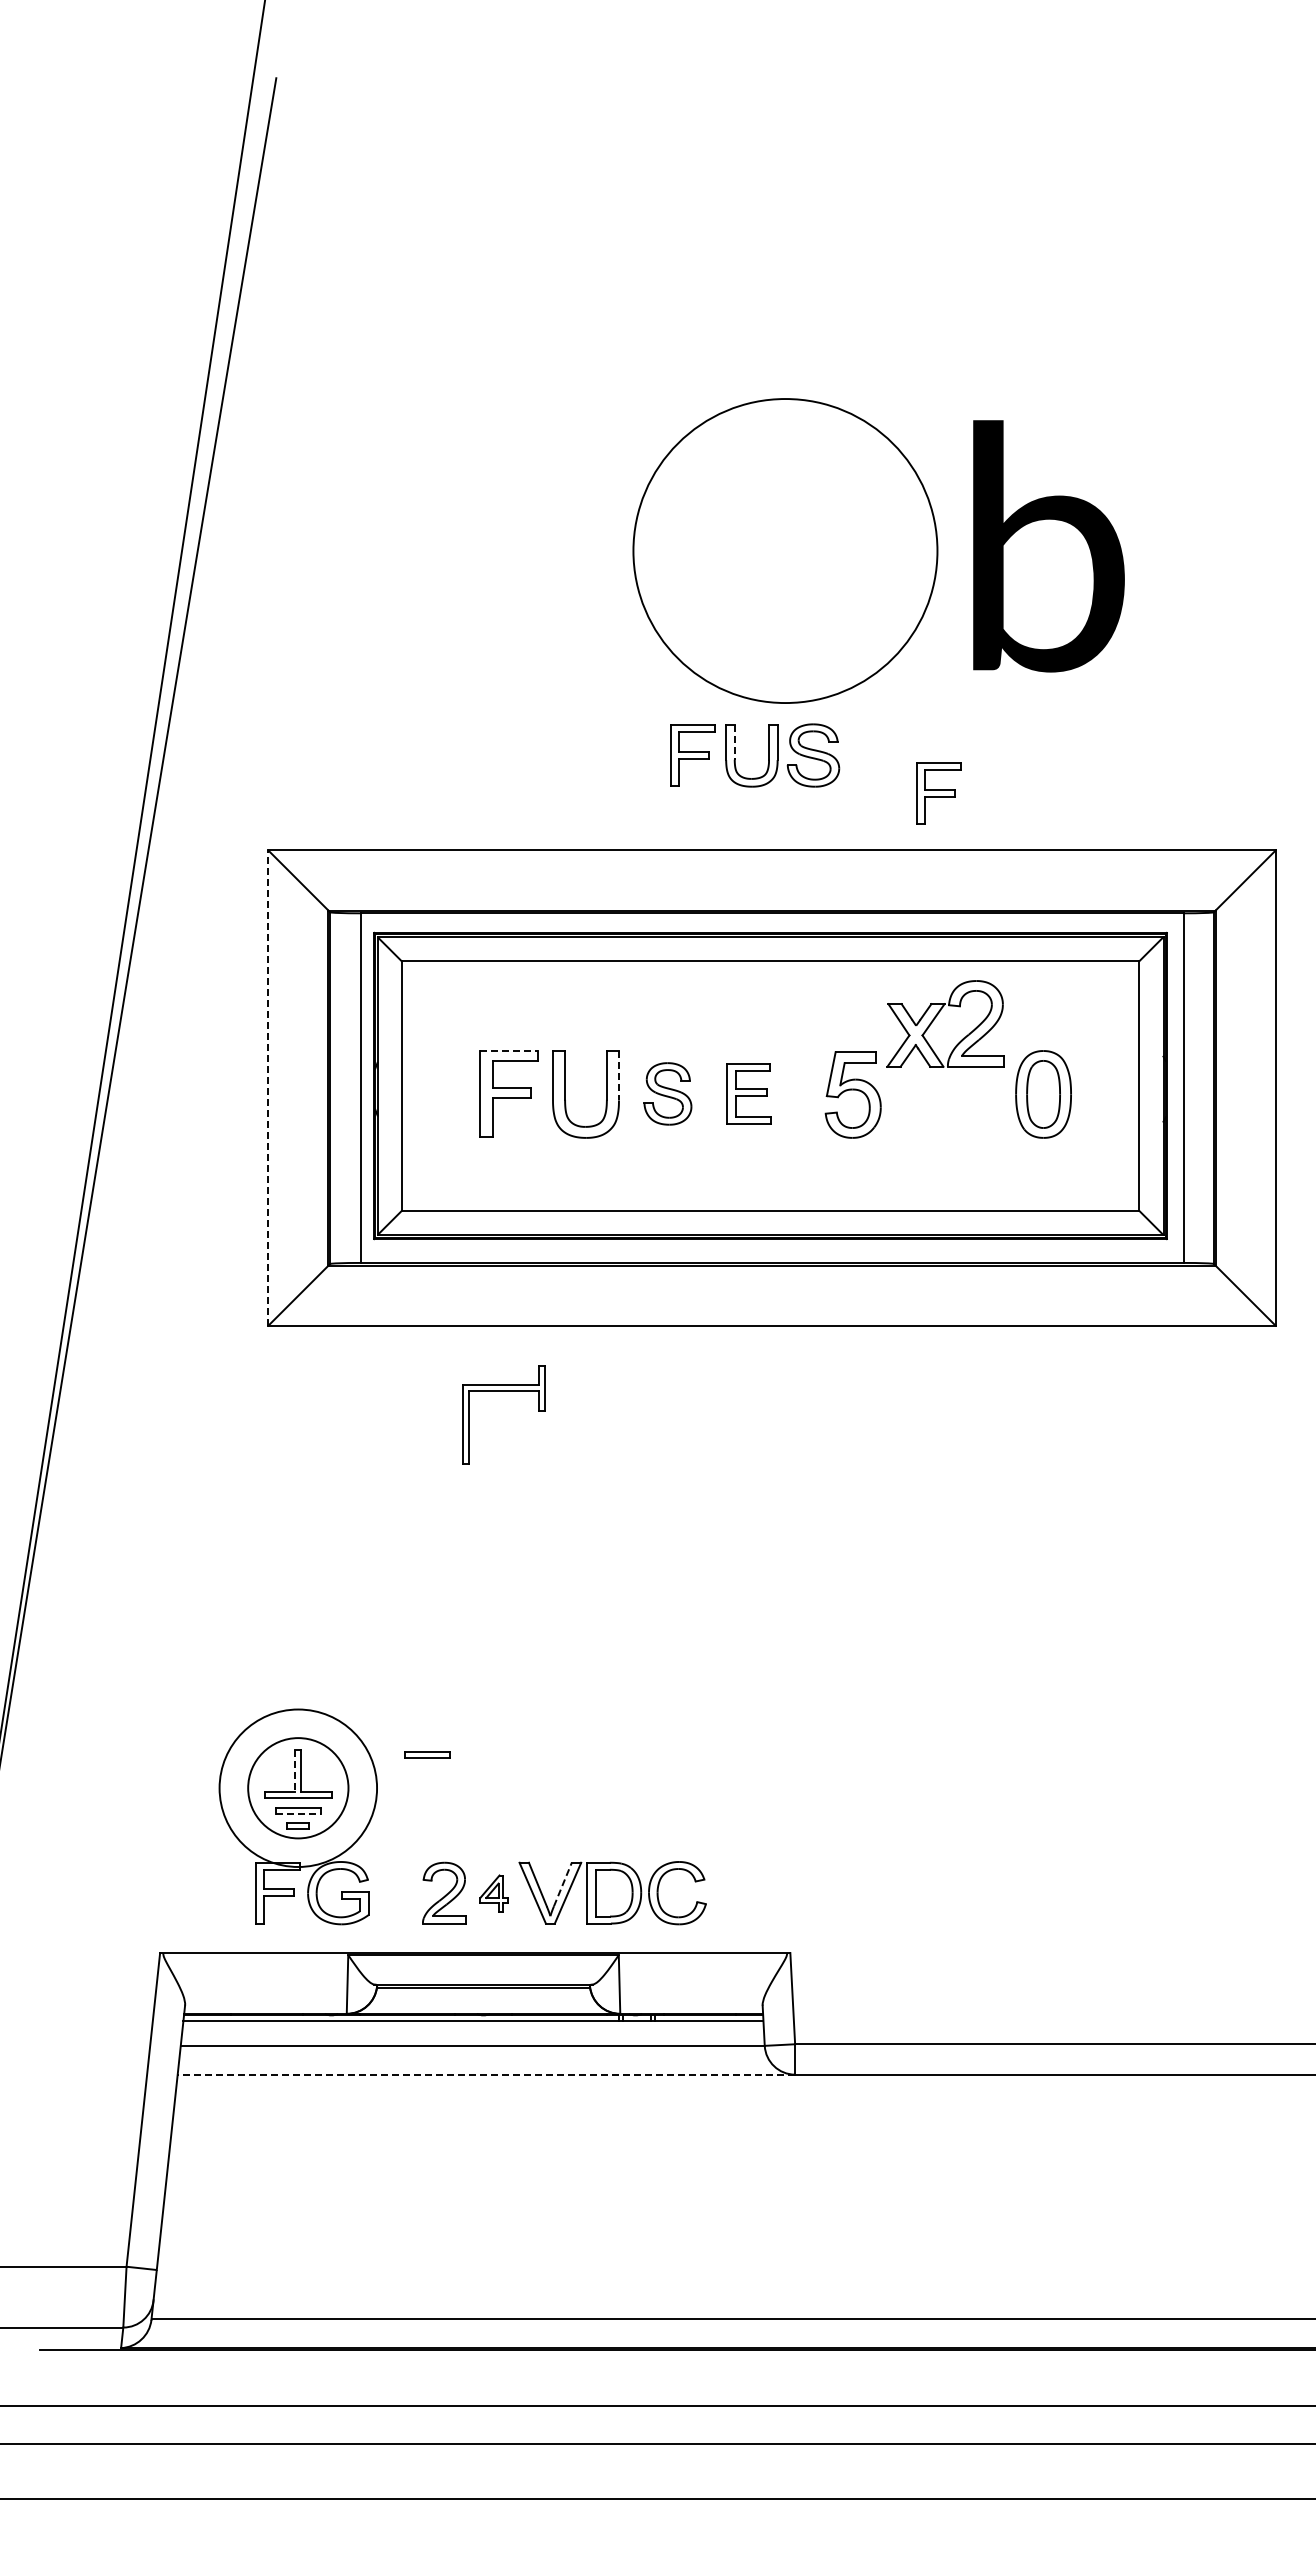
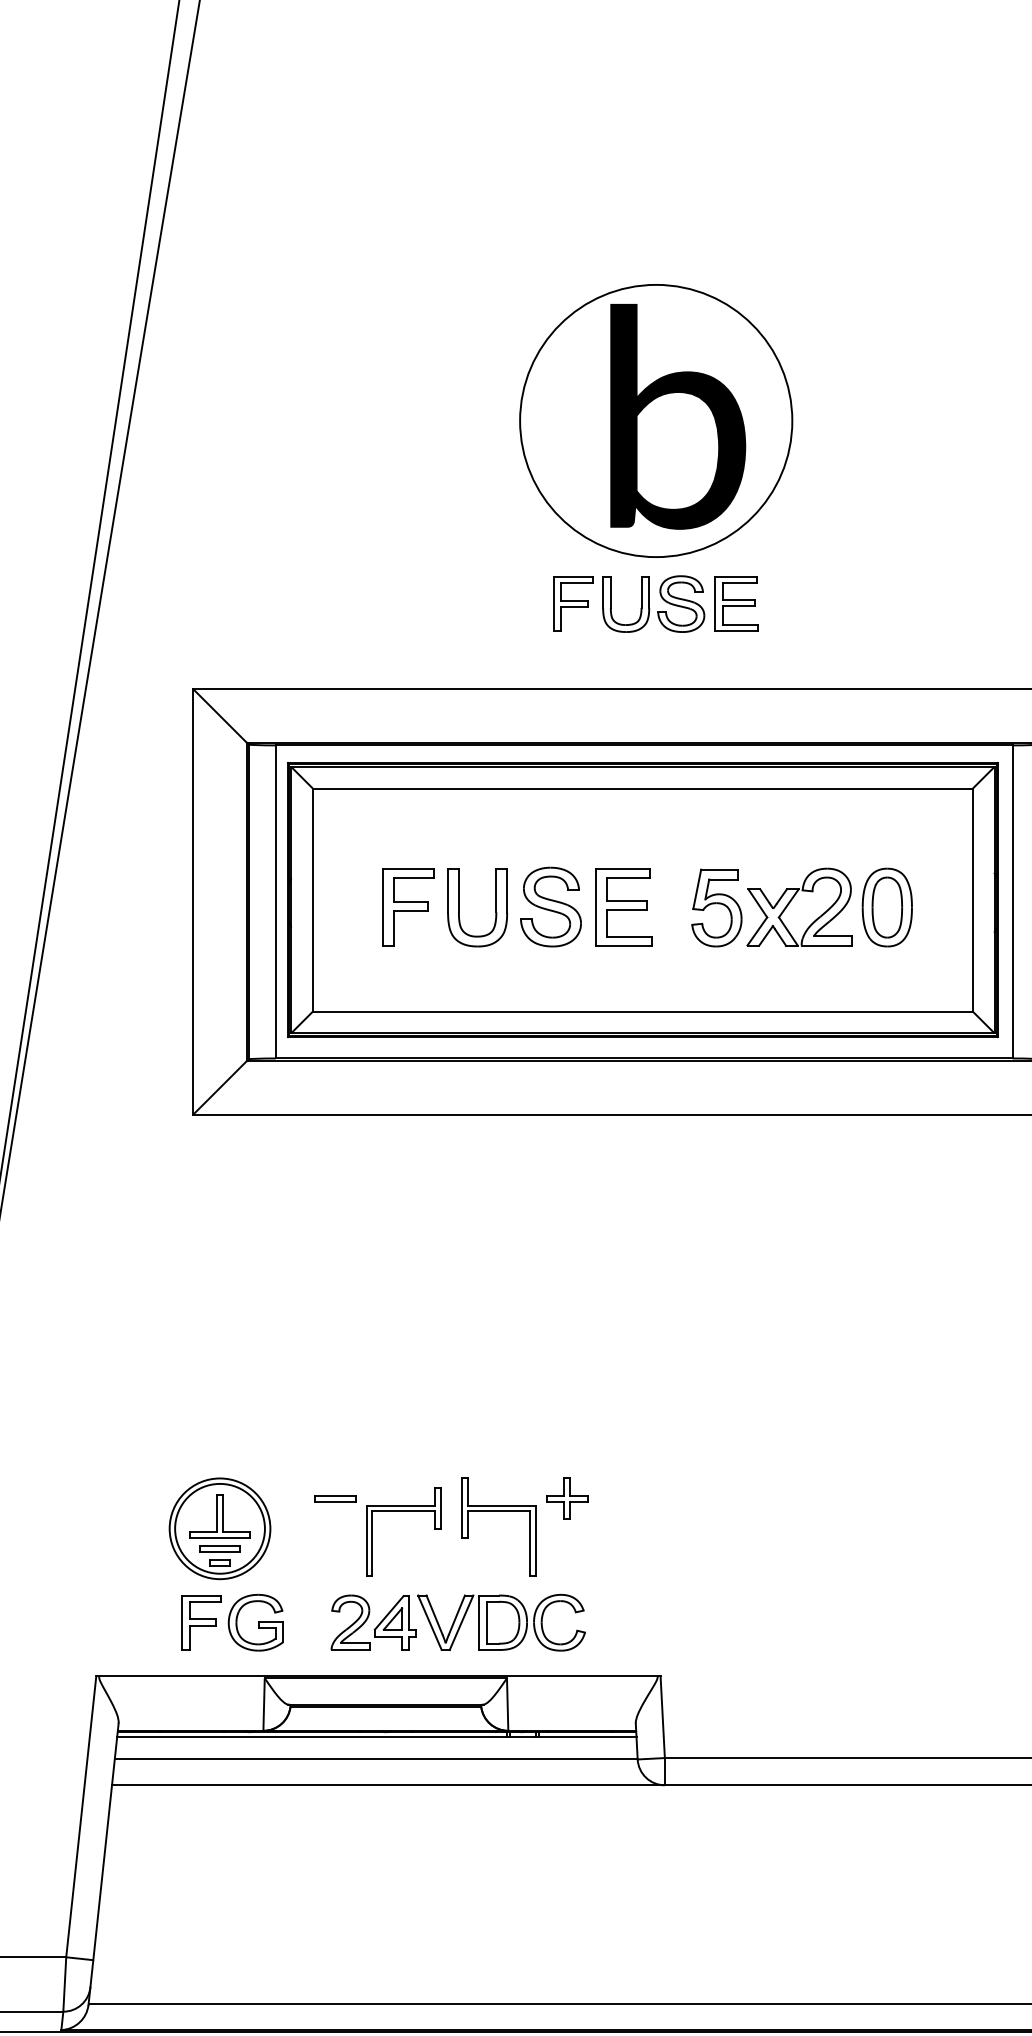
text: (1048, 546) -> (677, 416), moved
line: (734, 742) -> (610, 592), dashed -> solid
part: (874, 755) -> (735, 604), added
part: (938, 793) -> (793, 638), removed
part: (936, 1017) -> (791, 901), moved
line: (509, 1051) -> (409, 869), dashed -> solid
line: (619, 1075) -> (507, 890), dashed -> solid
line: (267, 1087) -> (192, 901), dashed -> solid
part: (667, 1093) -> (550, 906), size x1.43
part: (749, 1093) -> (624, 906), size x1.43
part: (503, 1391) -> (403, 1511), moved
part: (685, 1754) -> (566, 1498), added
part: (609, 1768) -> (498, 1511), added
line: (295, 1771) -> (217, 1513), dashed -> solid
circle: (298, 1788) -> (220, 1529), size x0.71
line: (298, 1813) -> (220, 1551), dashed -> solid
line: (562, 1884) -> (456, 1614), dashed -> solid
part: (493, 1893) -> (394, 1623), size x1.67
line: (486, 2074) -> (388, 1785), dashed -> solid

